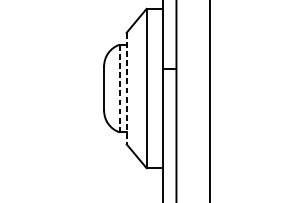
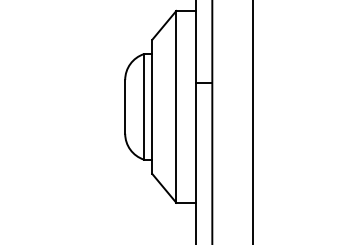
line: (120, 88) -> (144, 106), dashed -> solid
line: (126, 89) -> (152, 107), dashed -> solid

